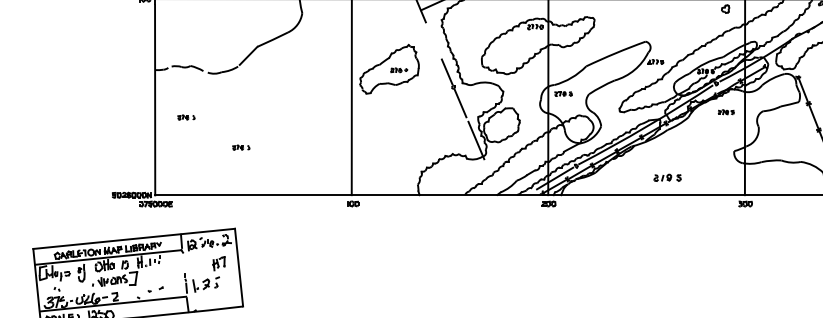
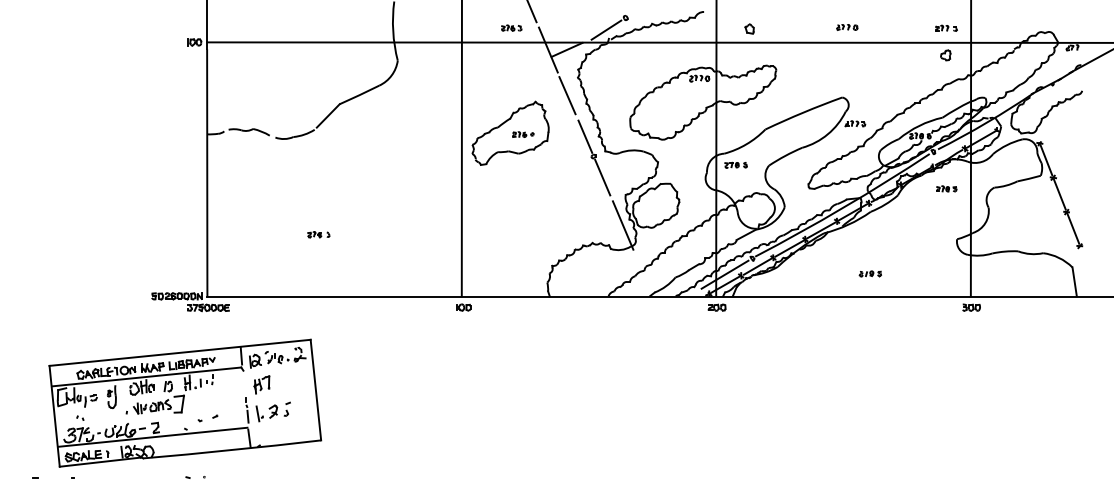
line: (433, 40) -> (567, 95), added
part: (186, 117) -> (247, 195), removed
part: (666, 177) -> (869, 273), size x0.62
part: (218, 263) -> (261, 384), moved

